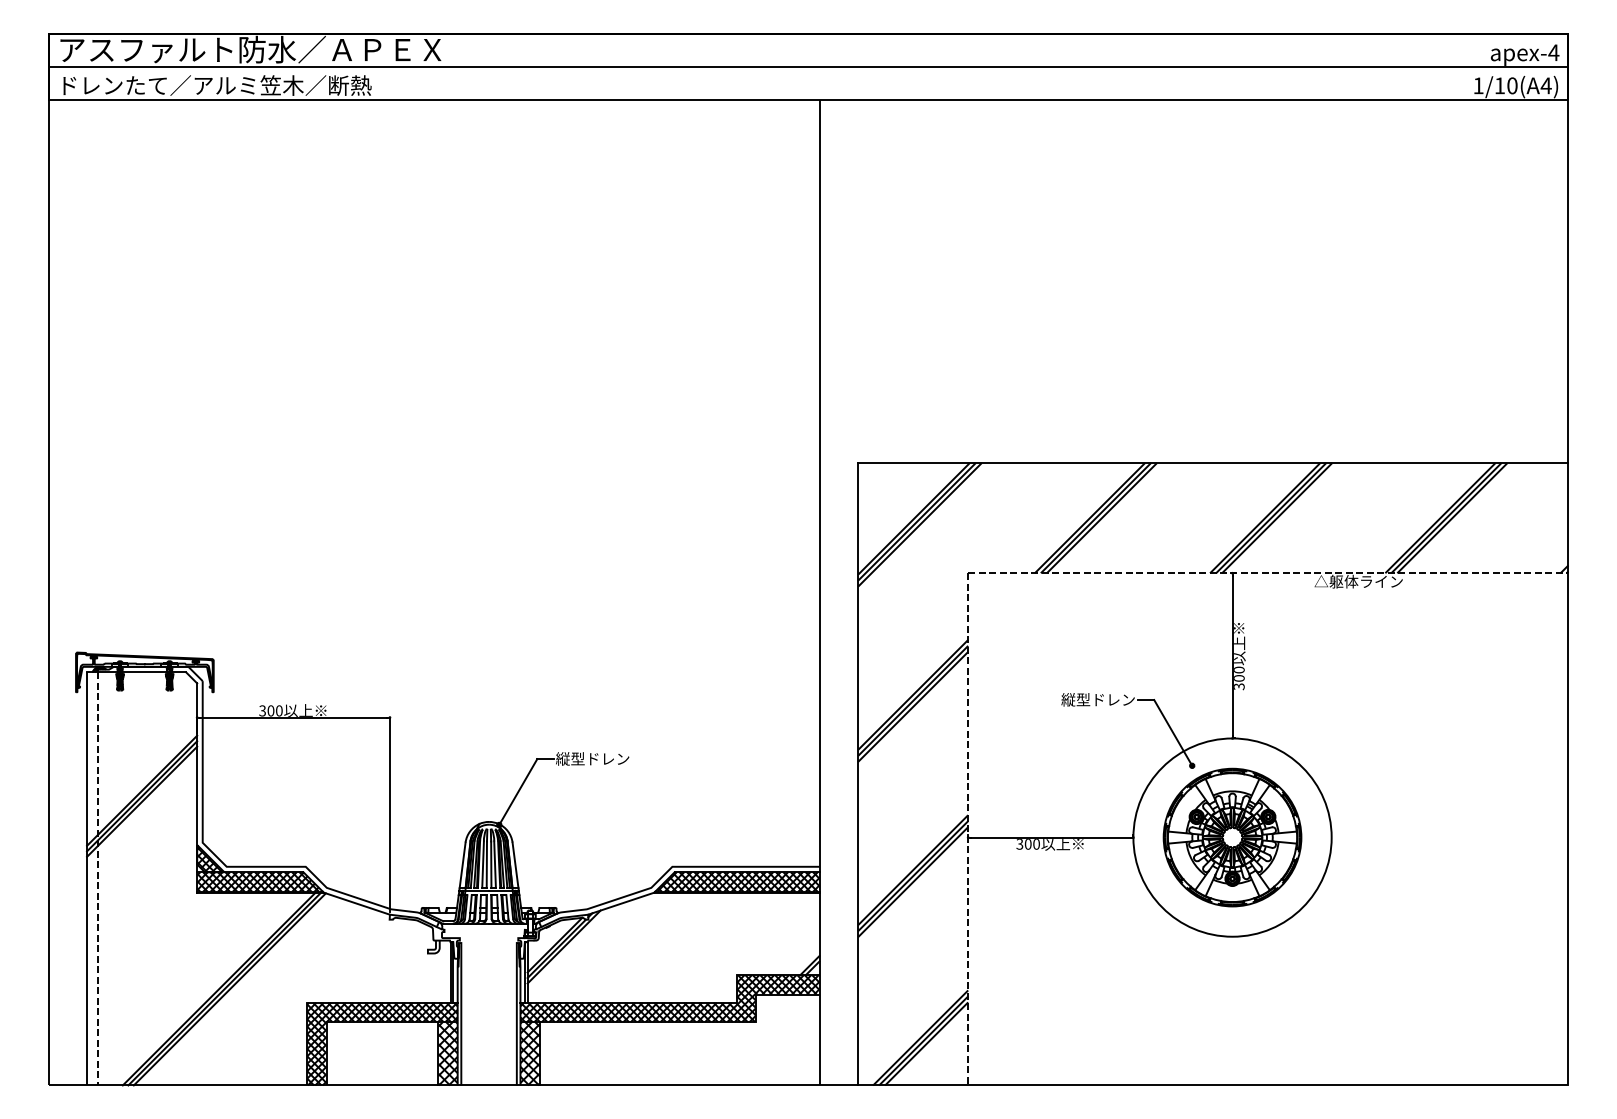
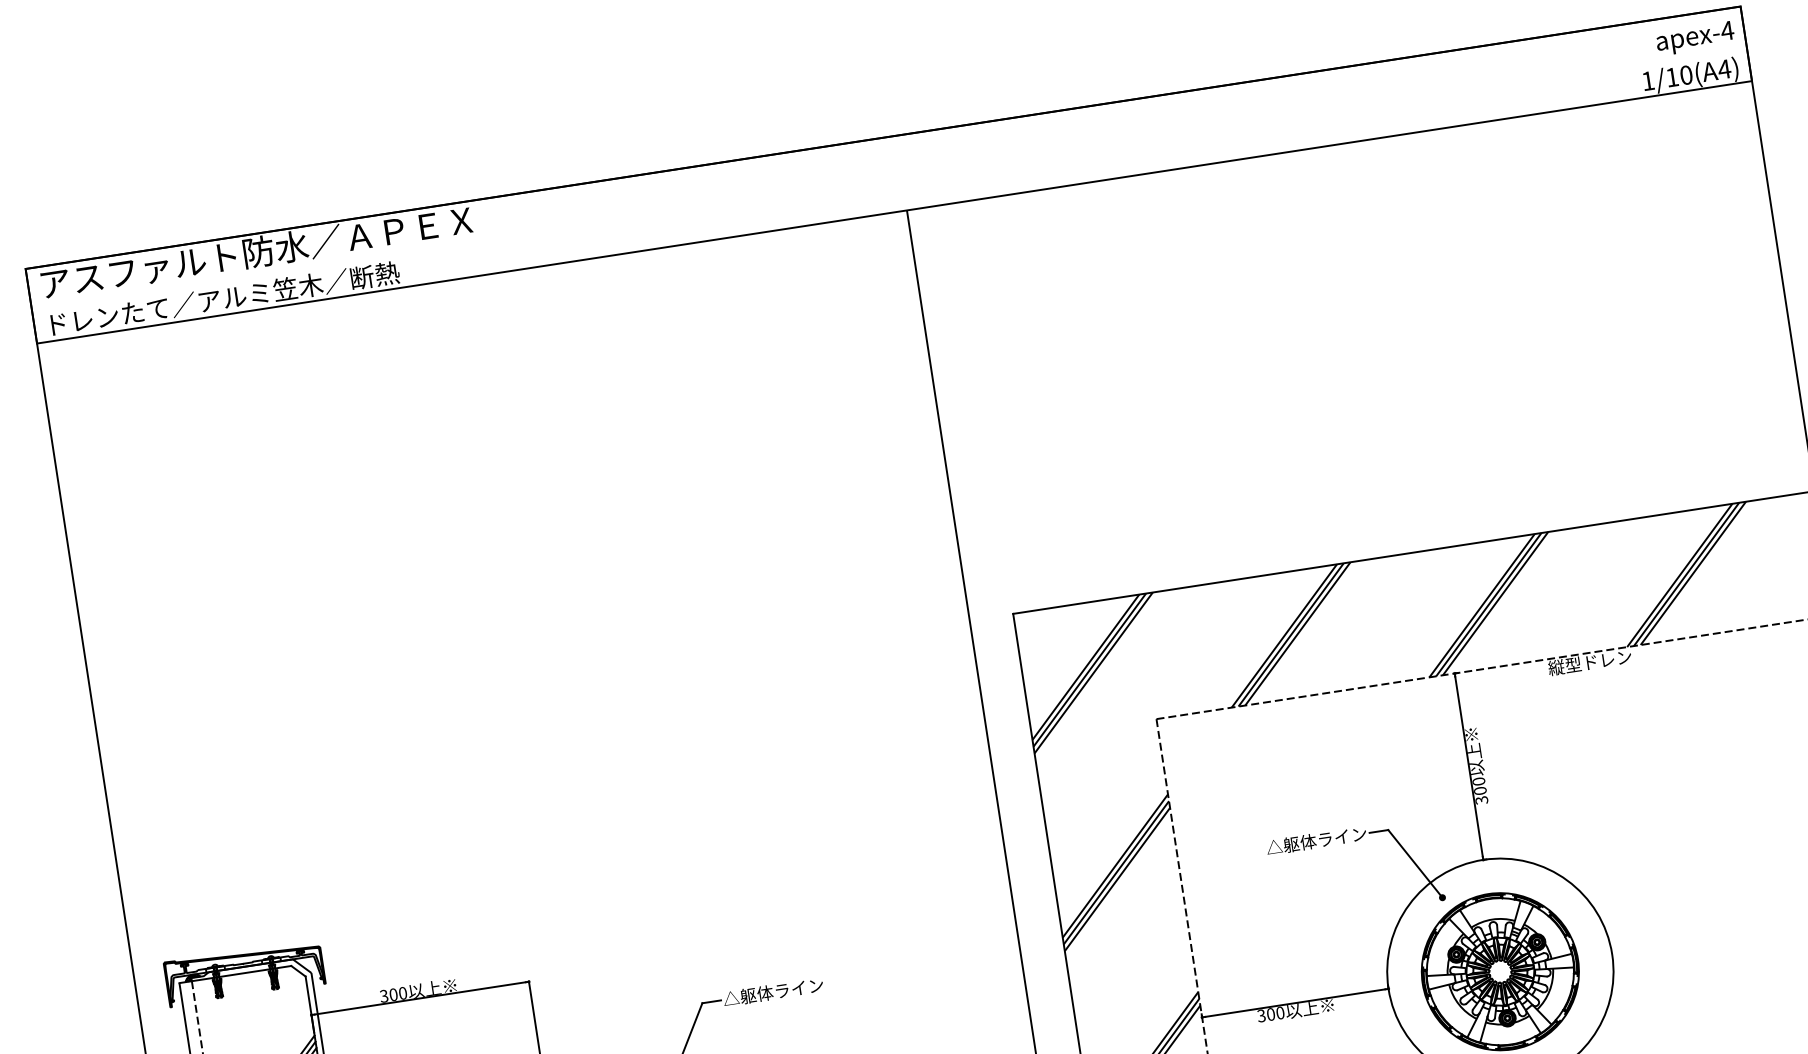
line: (808, 66) -> (888, 174), removed
text: (1358, 581) -> (1598, 661), △躯体ライン -> 縦型ドレン
text: (1082, 699) -> (1307, 841), 縦型ドレン -> △躯体ライン
text: (600, 758) -> (773, 991), 縦型ドレン -> △躯体ライン

